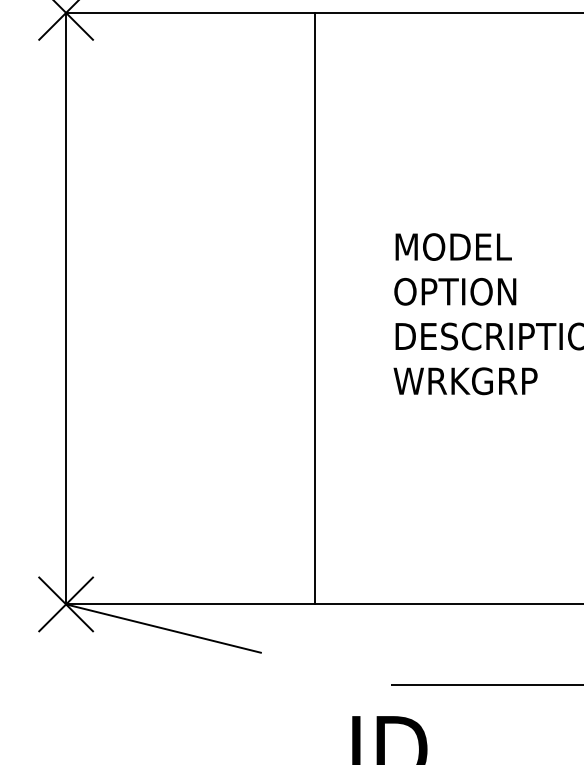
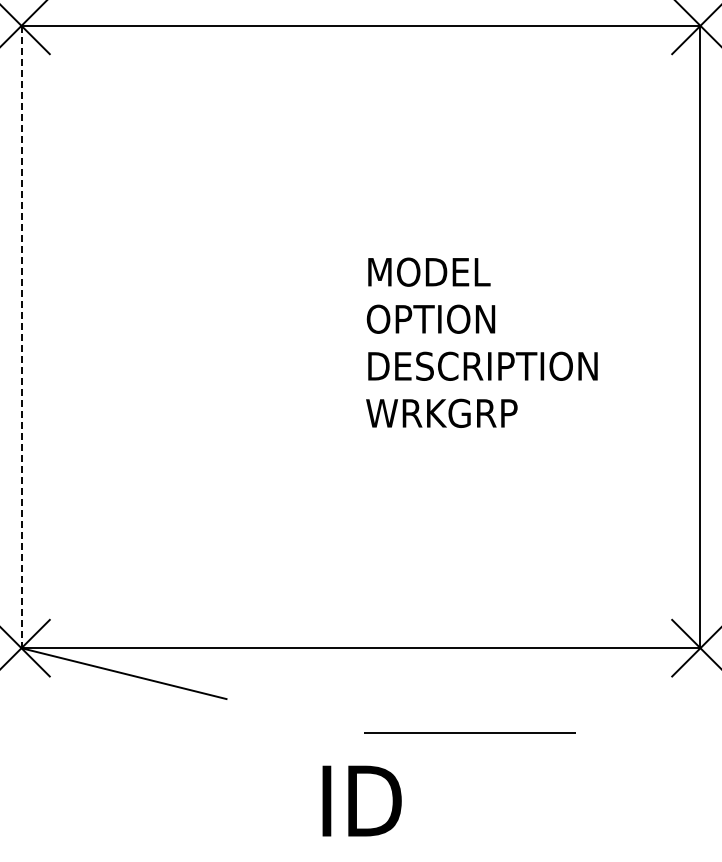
line: (315, 308) -> (283, 336), removed
line: (66, 309) -> (21, 337), solid -> dashed

